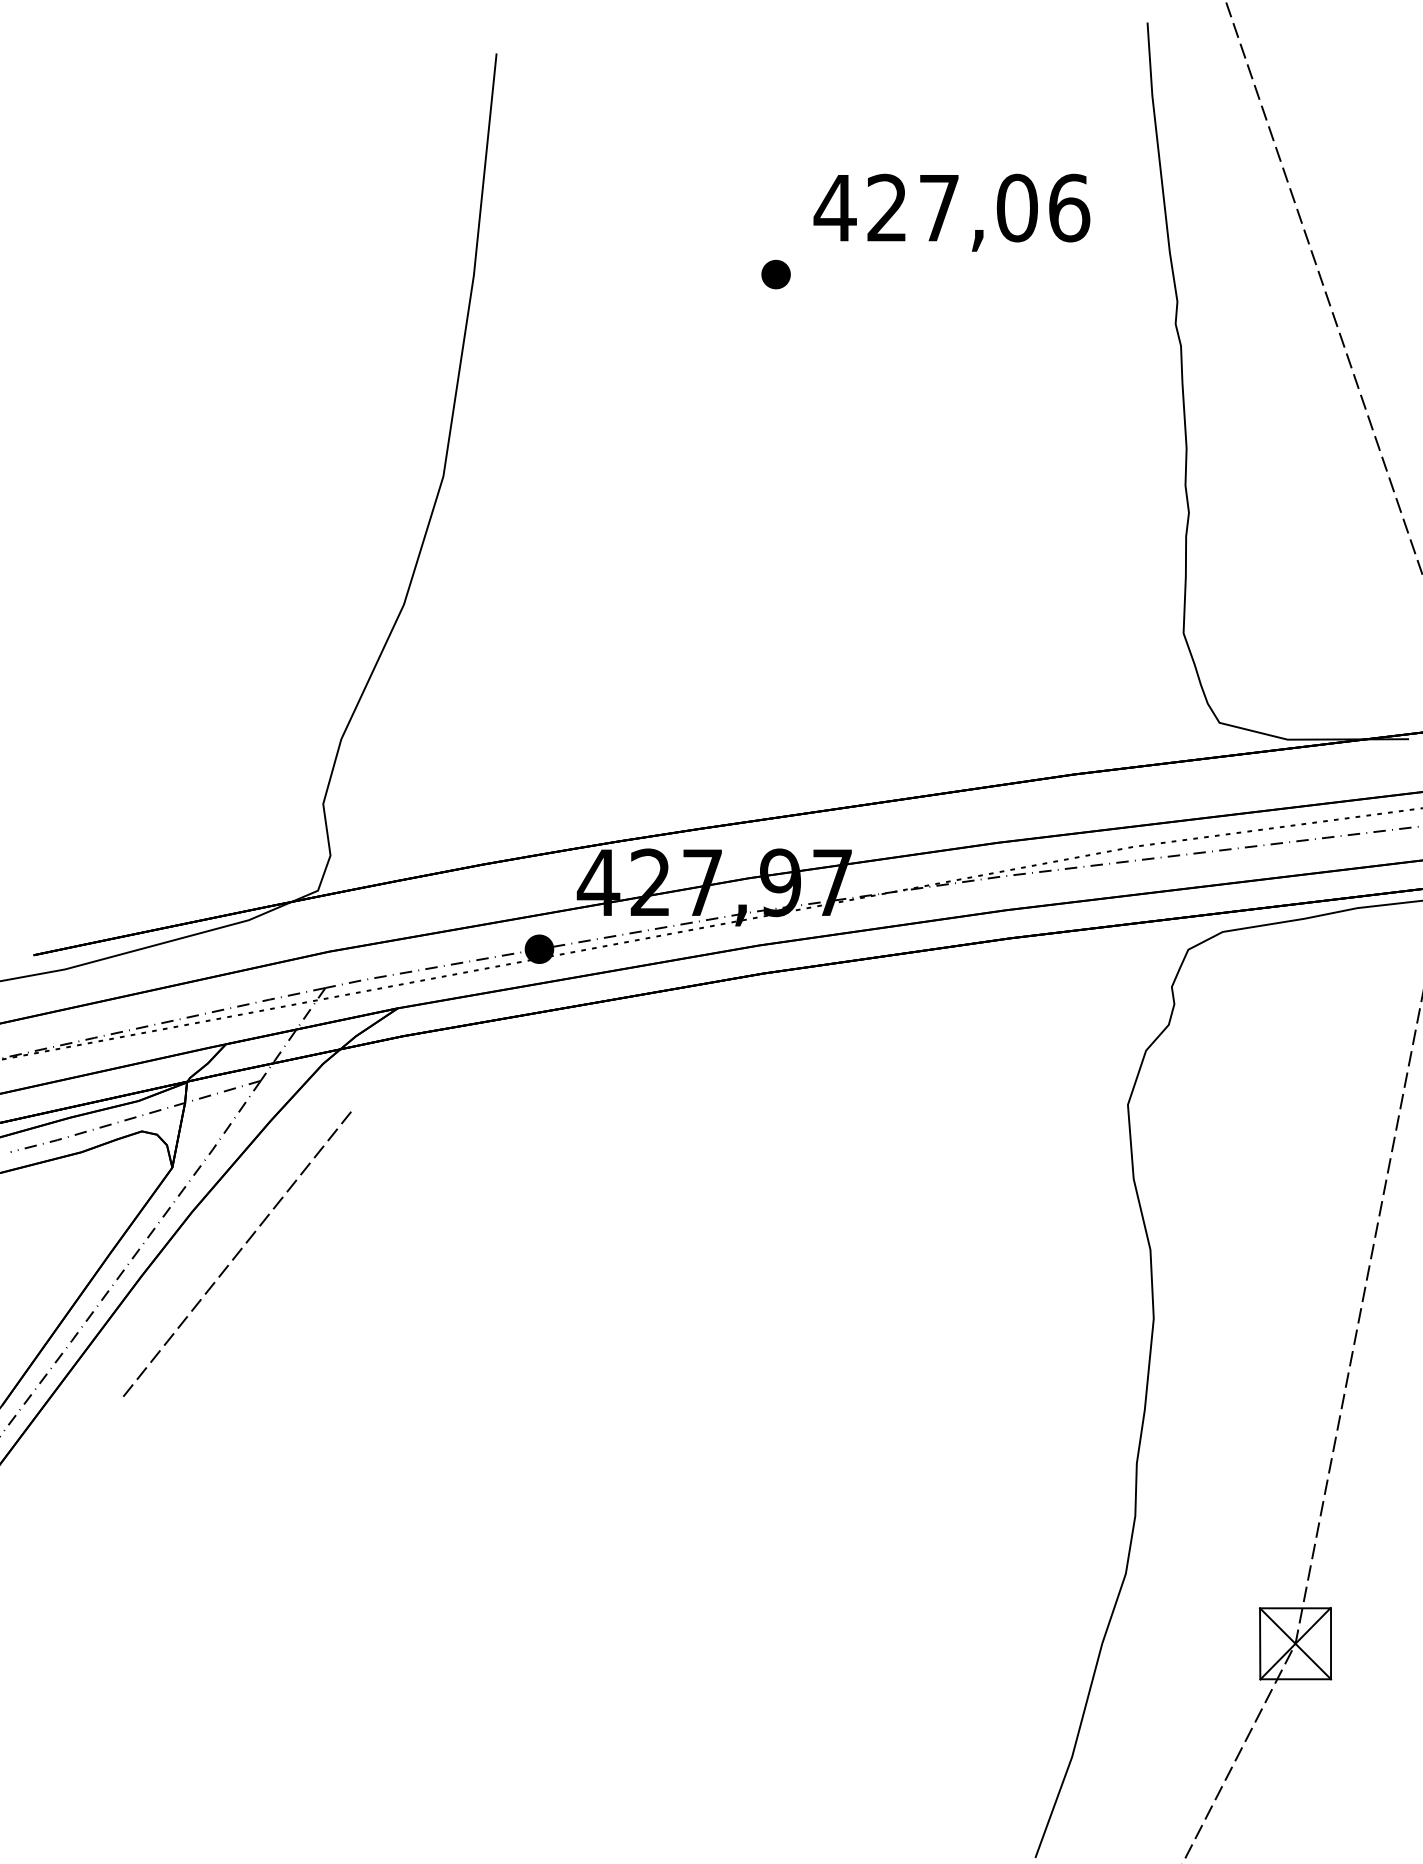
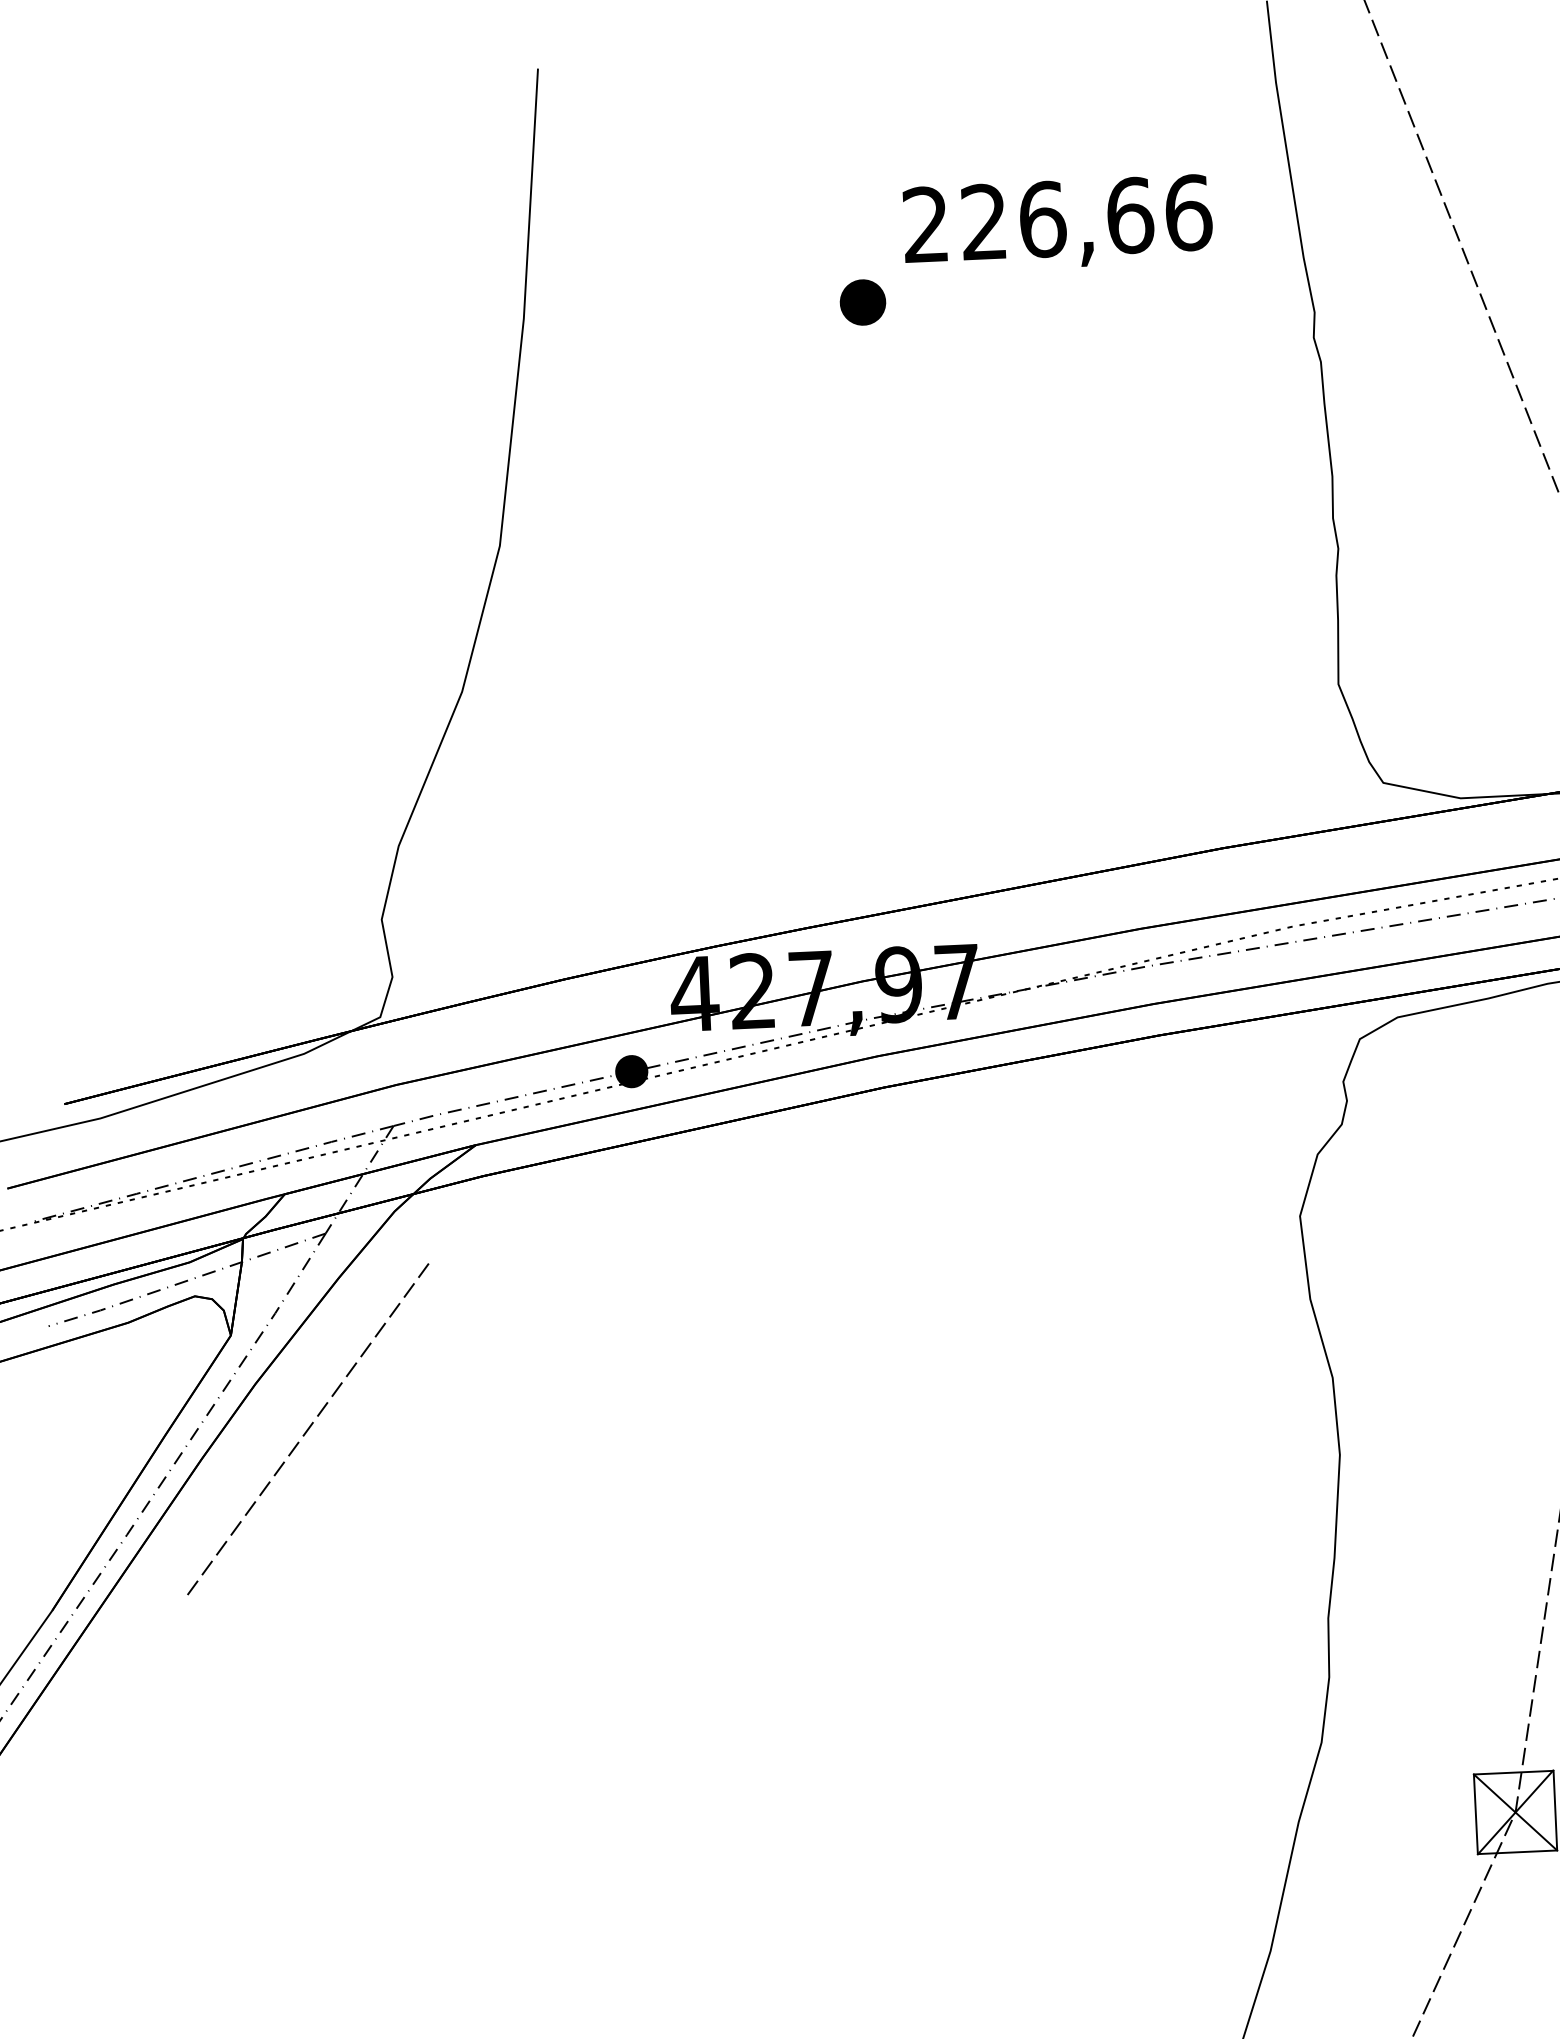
text: (925, 207) -> (1027, 219), 427,06 -> 226,66
part: (775, 274) -> (862, 302), size x1.4

